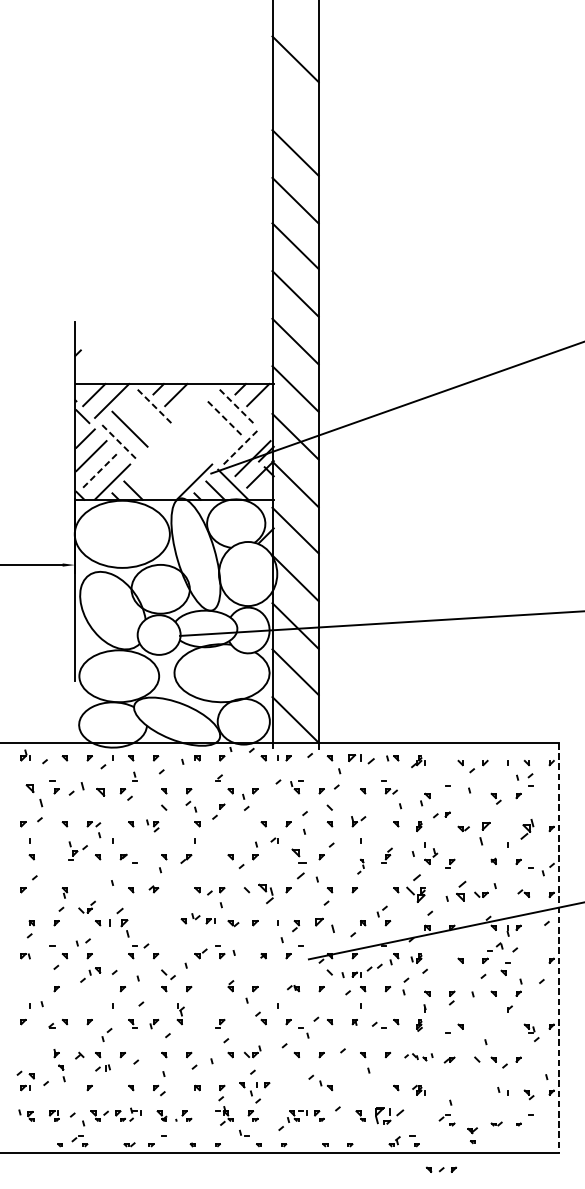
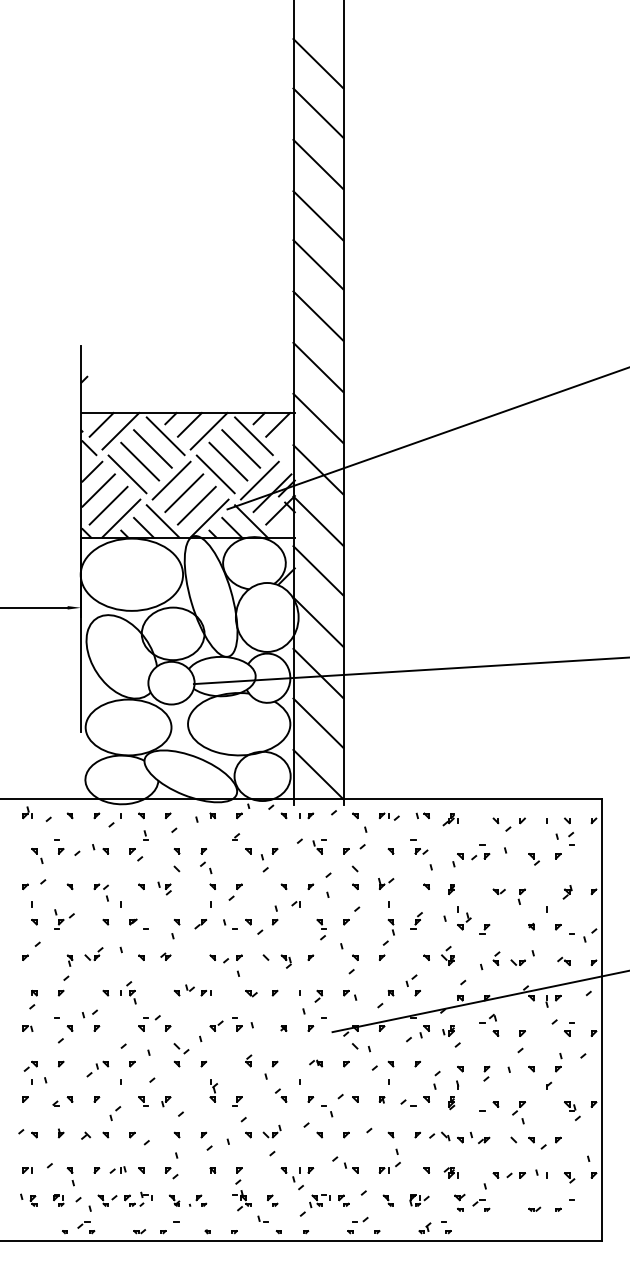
line: (295, 104) -> (318, 112), added
line: (193, 401) -> (208, 431), added
line: (153, 405) -> (165, 436), dashed -> solid
line: (235, 405) -> (253, 436), dashed -> solid
line: (141, 417) -> (152, 448), added
line: (224, 417) -> (241, 448), dashed -> solid
line: (212, 429) -> (228, 461), added
line: (118, 441) -> (127, 474), dashed -> solid
line: (200, 441) -> (215, 474), added
line: (159, 446) -> (171, 480), added
line: (240, 446) -> (259, 480), dashed -> solid
line: (171, 458) -> (184, 493), added
line: (100, 469) -> (108, 505), dashed -> solid
line: (182, 469) -> (196, 505), added
line: (150, 484) -> (162, 521), added
part: (361, 758) -> (389, 816), size x0.71
part: (93, 789) -> (100, 849), size x0.62
part: (34, 795) -> (37, 855), size x0.62
part: (218, 811) -> (235, 891), moved
part: (441, 814) -> (480, 856), moved
part: (527, 829) -> (567, 892), size x0.62
part: (484, 833) -> (521, 896), size x0.62
part: (78, 850) -> (64, 919), moved
part: (213, 859) -> (230, 924), added
part: (298, 863) -> (321, 929), size x0.62
part: (360, 866) -> (388, 932), size x1.67
part: (415, 888) -> (447, 955), size x0.62
part: (461, 890) -> (496, 958), size x0.62
part: (265, 893) -> (285, 961), size x0.62
part: (86, 906) -> (93, 953), moved
part: (198, 918) -> (192, 990), moved
part: (119, 922) -> (128, 992), size x0.71
part: (325, 924) -> (350, 994), size x0.62
part: (494, 946) -> (487, 1018), moved
line: (558, 947) -> (601, 1019), dashed -> solid
part: (505, 969) -> (569, 1029), moved
part: (361, 971) -> (389, 1167), moved
part: (90, 974) -> (97, 1068), moved
part: (405, 985) -> (436, 1079), moved
part: (28, 990) -> (30, 1065), added
part: (180, 1013) -> (213, 1090), moved
part: (481, 1030) -> (518, 1108), added
part: (418, 1057) -> (450, 1137), size x1.43
part: (102, 1067) -> (117, 1169), moved
part: (61, 1073) -> (70, 1176), moved
part: (25, 1074) -> (27, 1133), moved
part: (254, 1092) -> (297, 1178), moved
part: (389, 1115) -> (419, 1200), size x0.62
part: (334, 1133) -> (360, 1219), added
part: (472, 1135) -> (459, 1202), moved
part: (440, 1169) -> (508, 1175), moved

